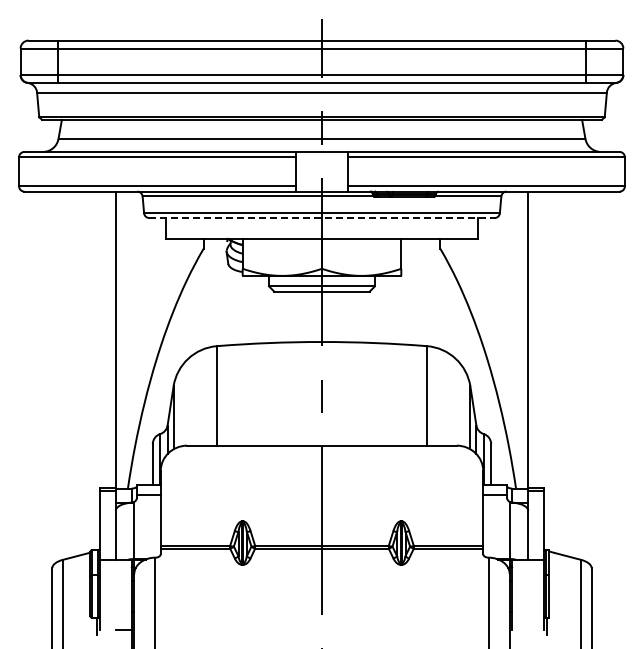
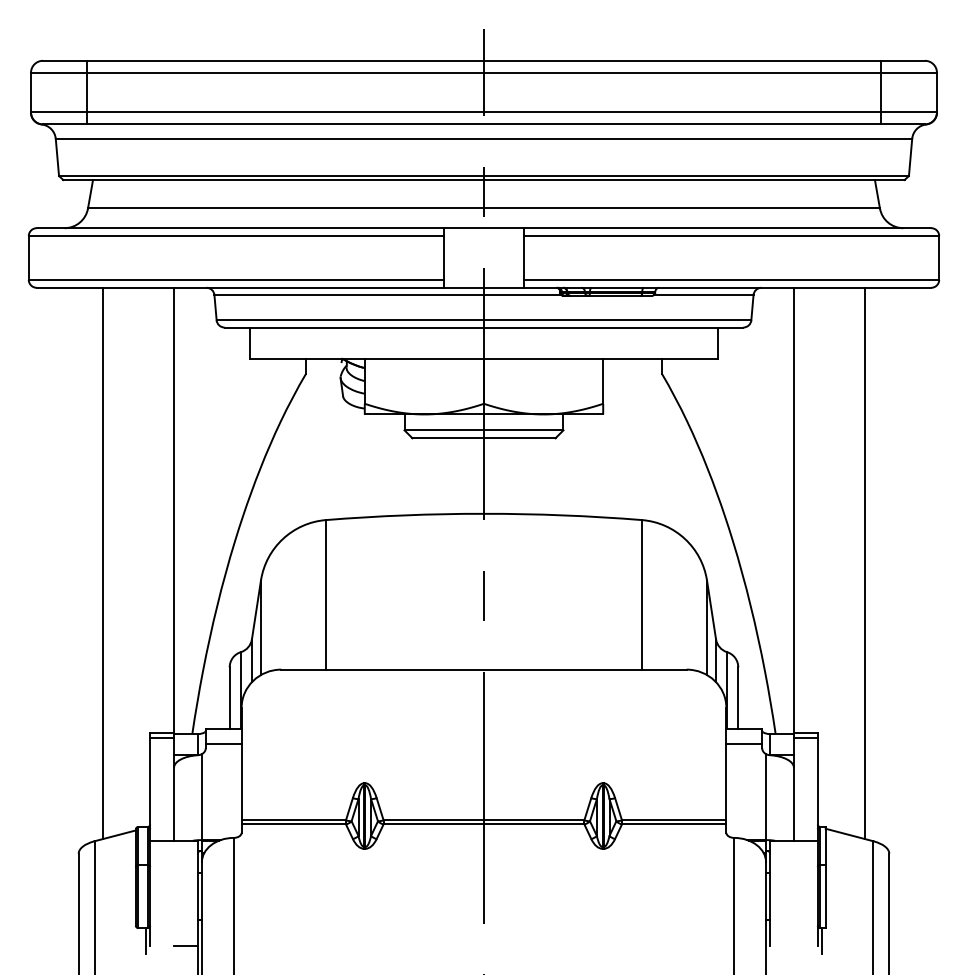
line: (322, 218) -> (484, 328), dashed -> solid
line: (68, 374) -> (102, 562), added
line: (575, 374) -> (865, 562), added

